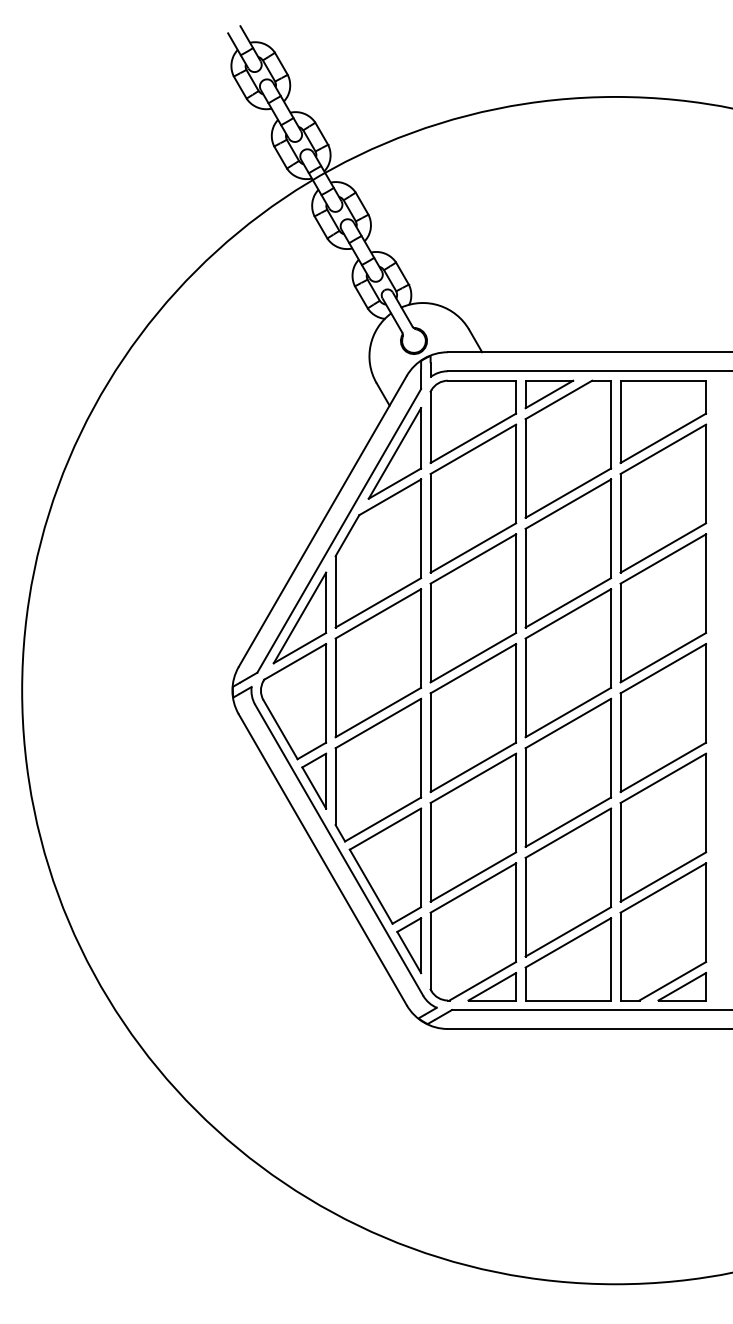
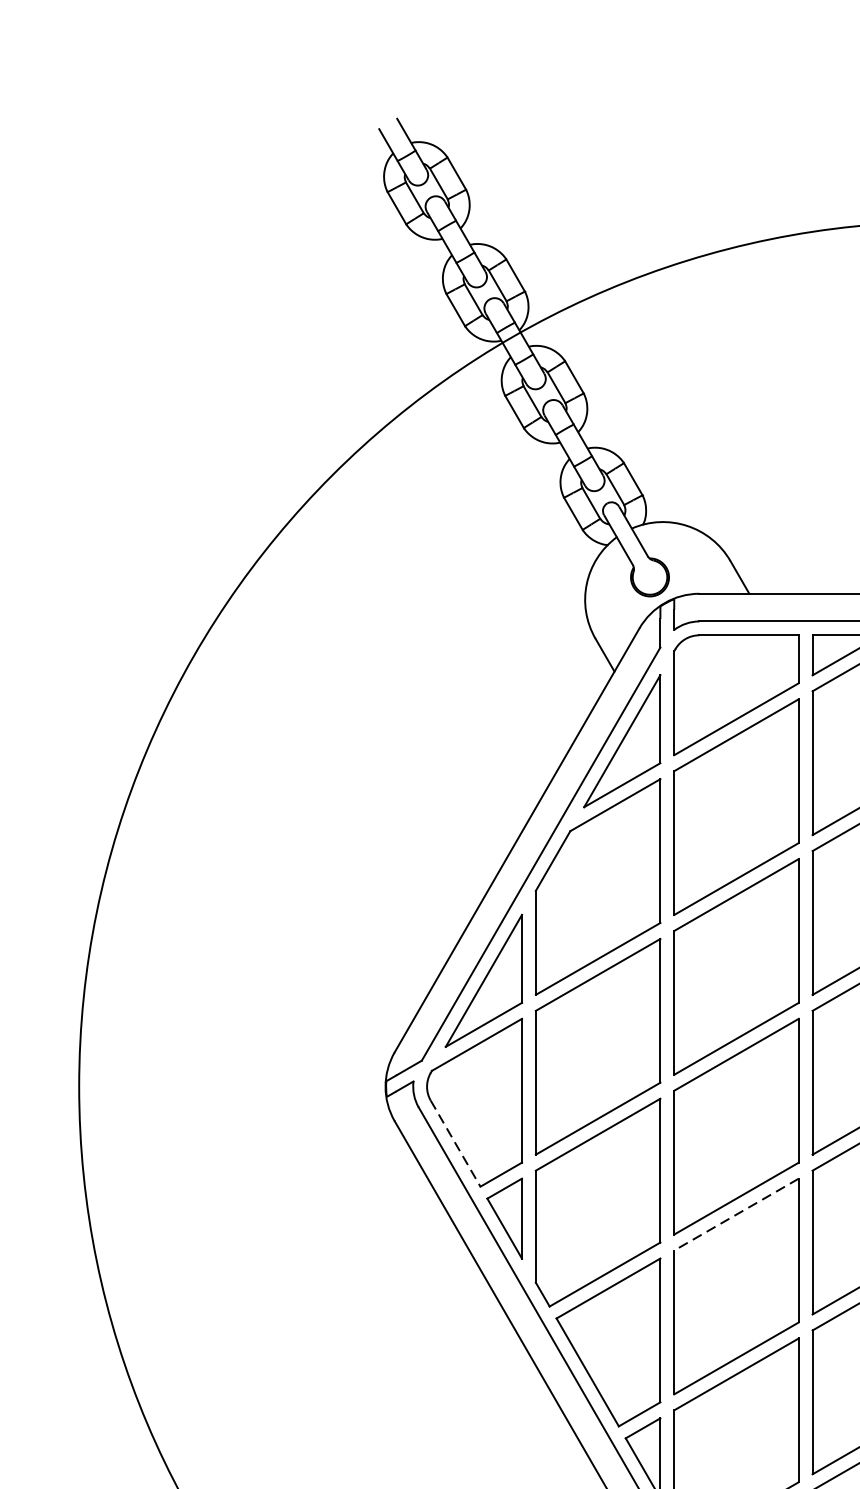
line: (280, 730) -> (455, 1144), solid -> dashed
line: (472, 778) -> (735, 1214), solid -> dashed

